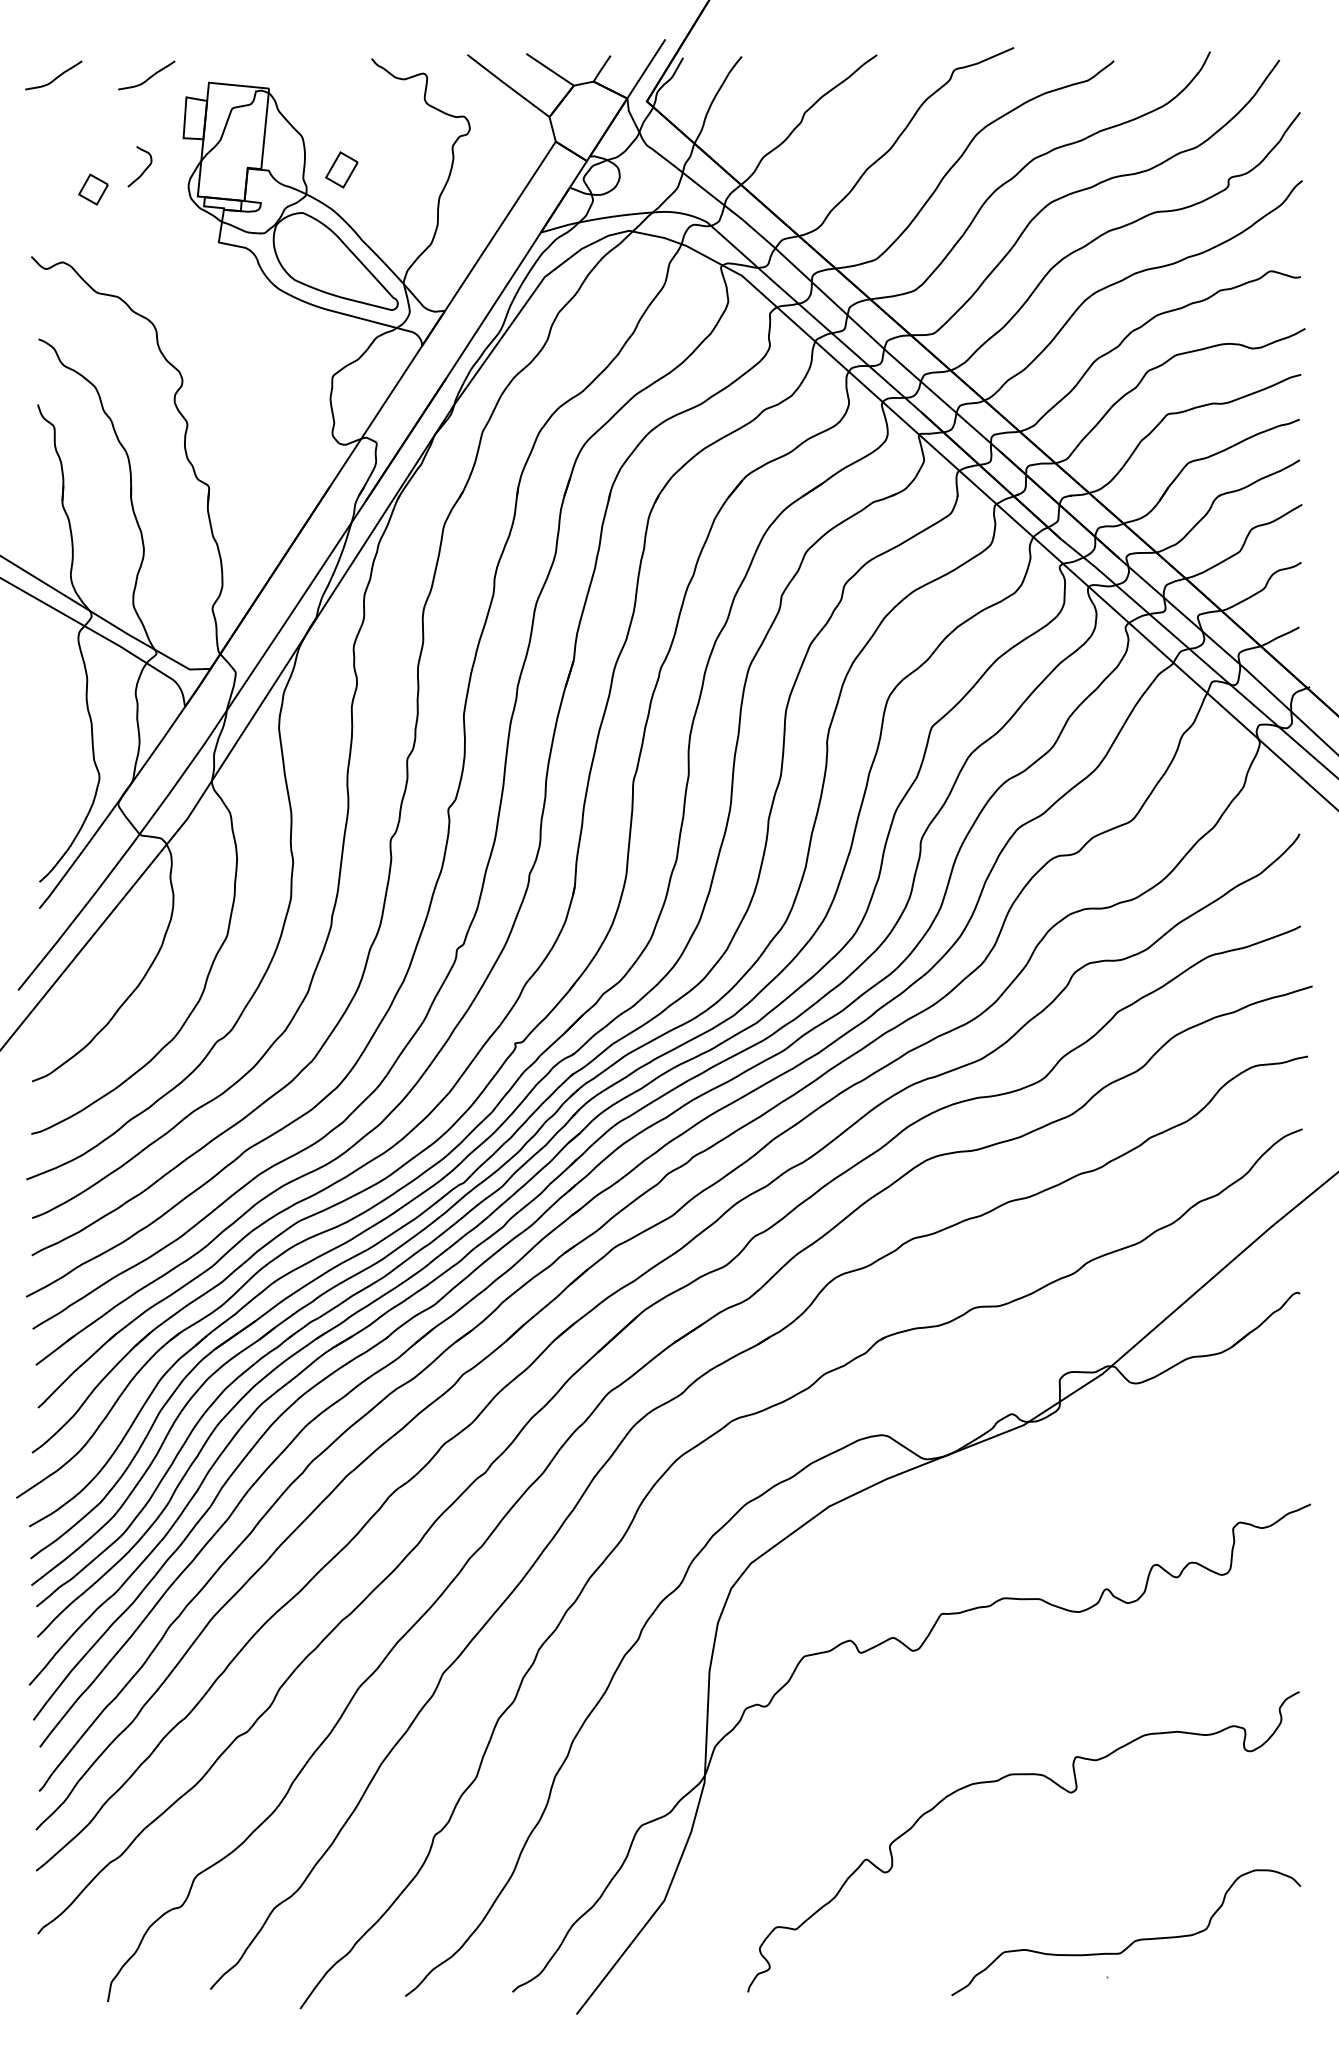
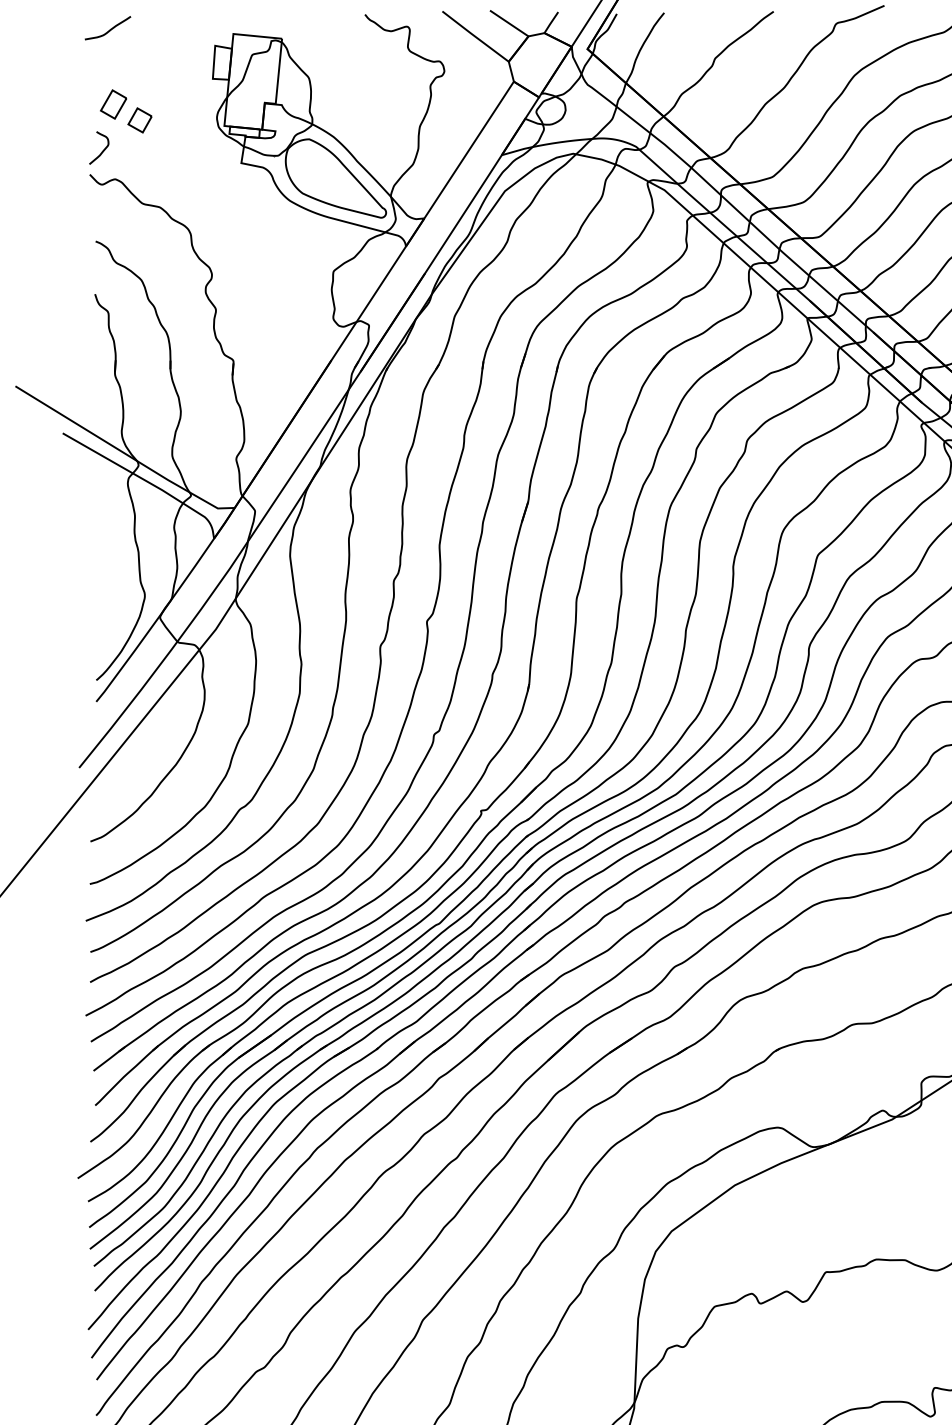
curve: (148, 77) -> (184, 29), removed
part: (341, 169) -> (113, 104), moved
curve: (143, 170) -> (102, 151), moved

